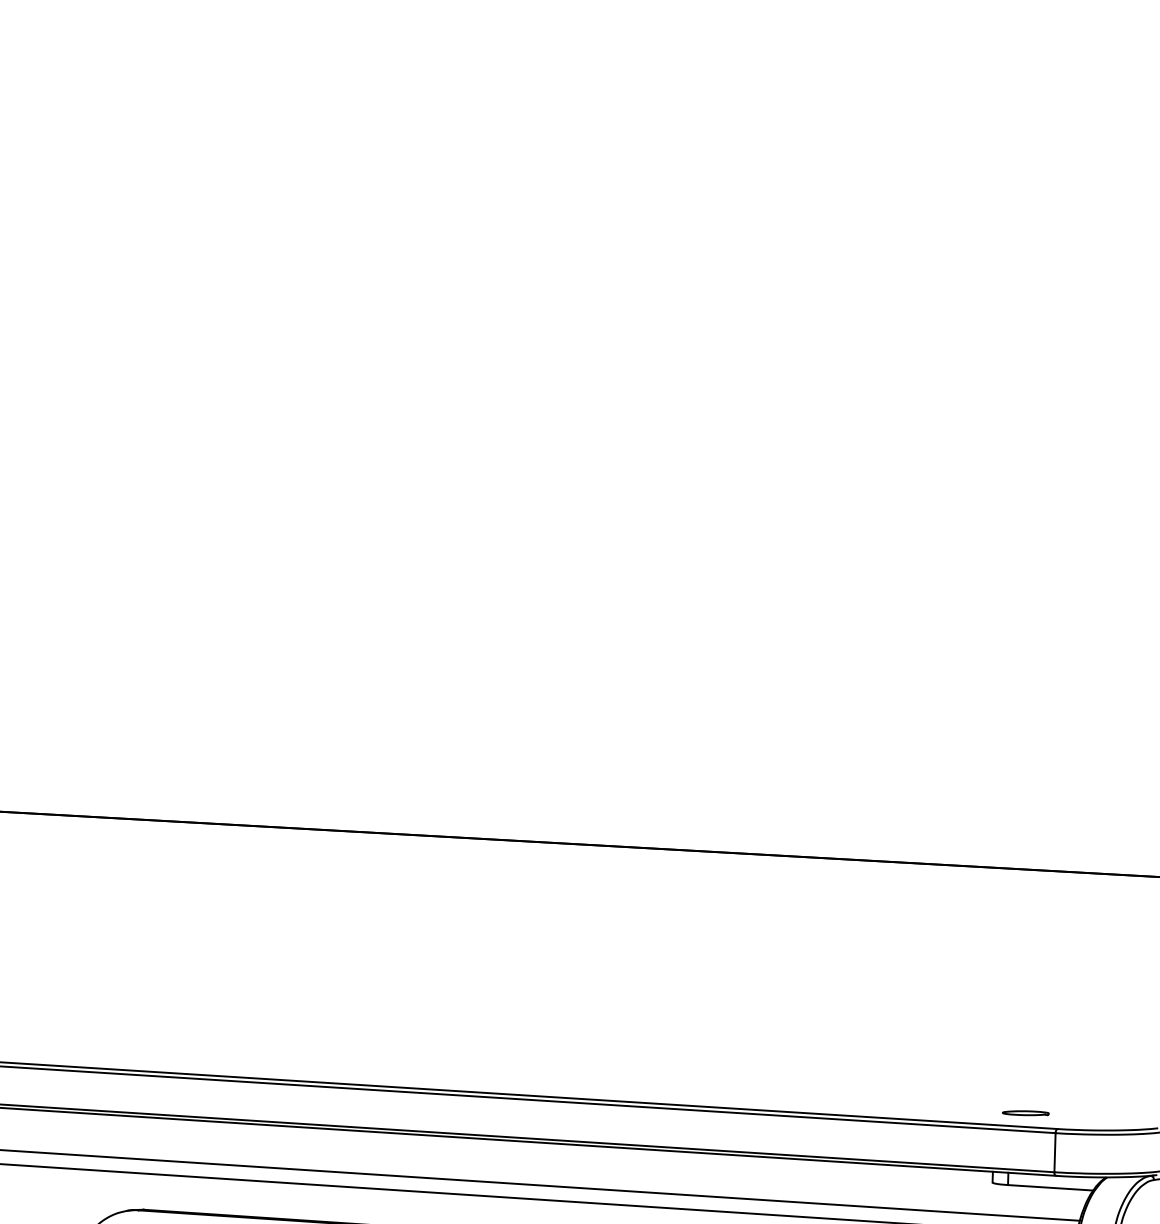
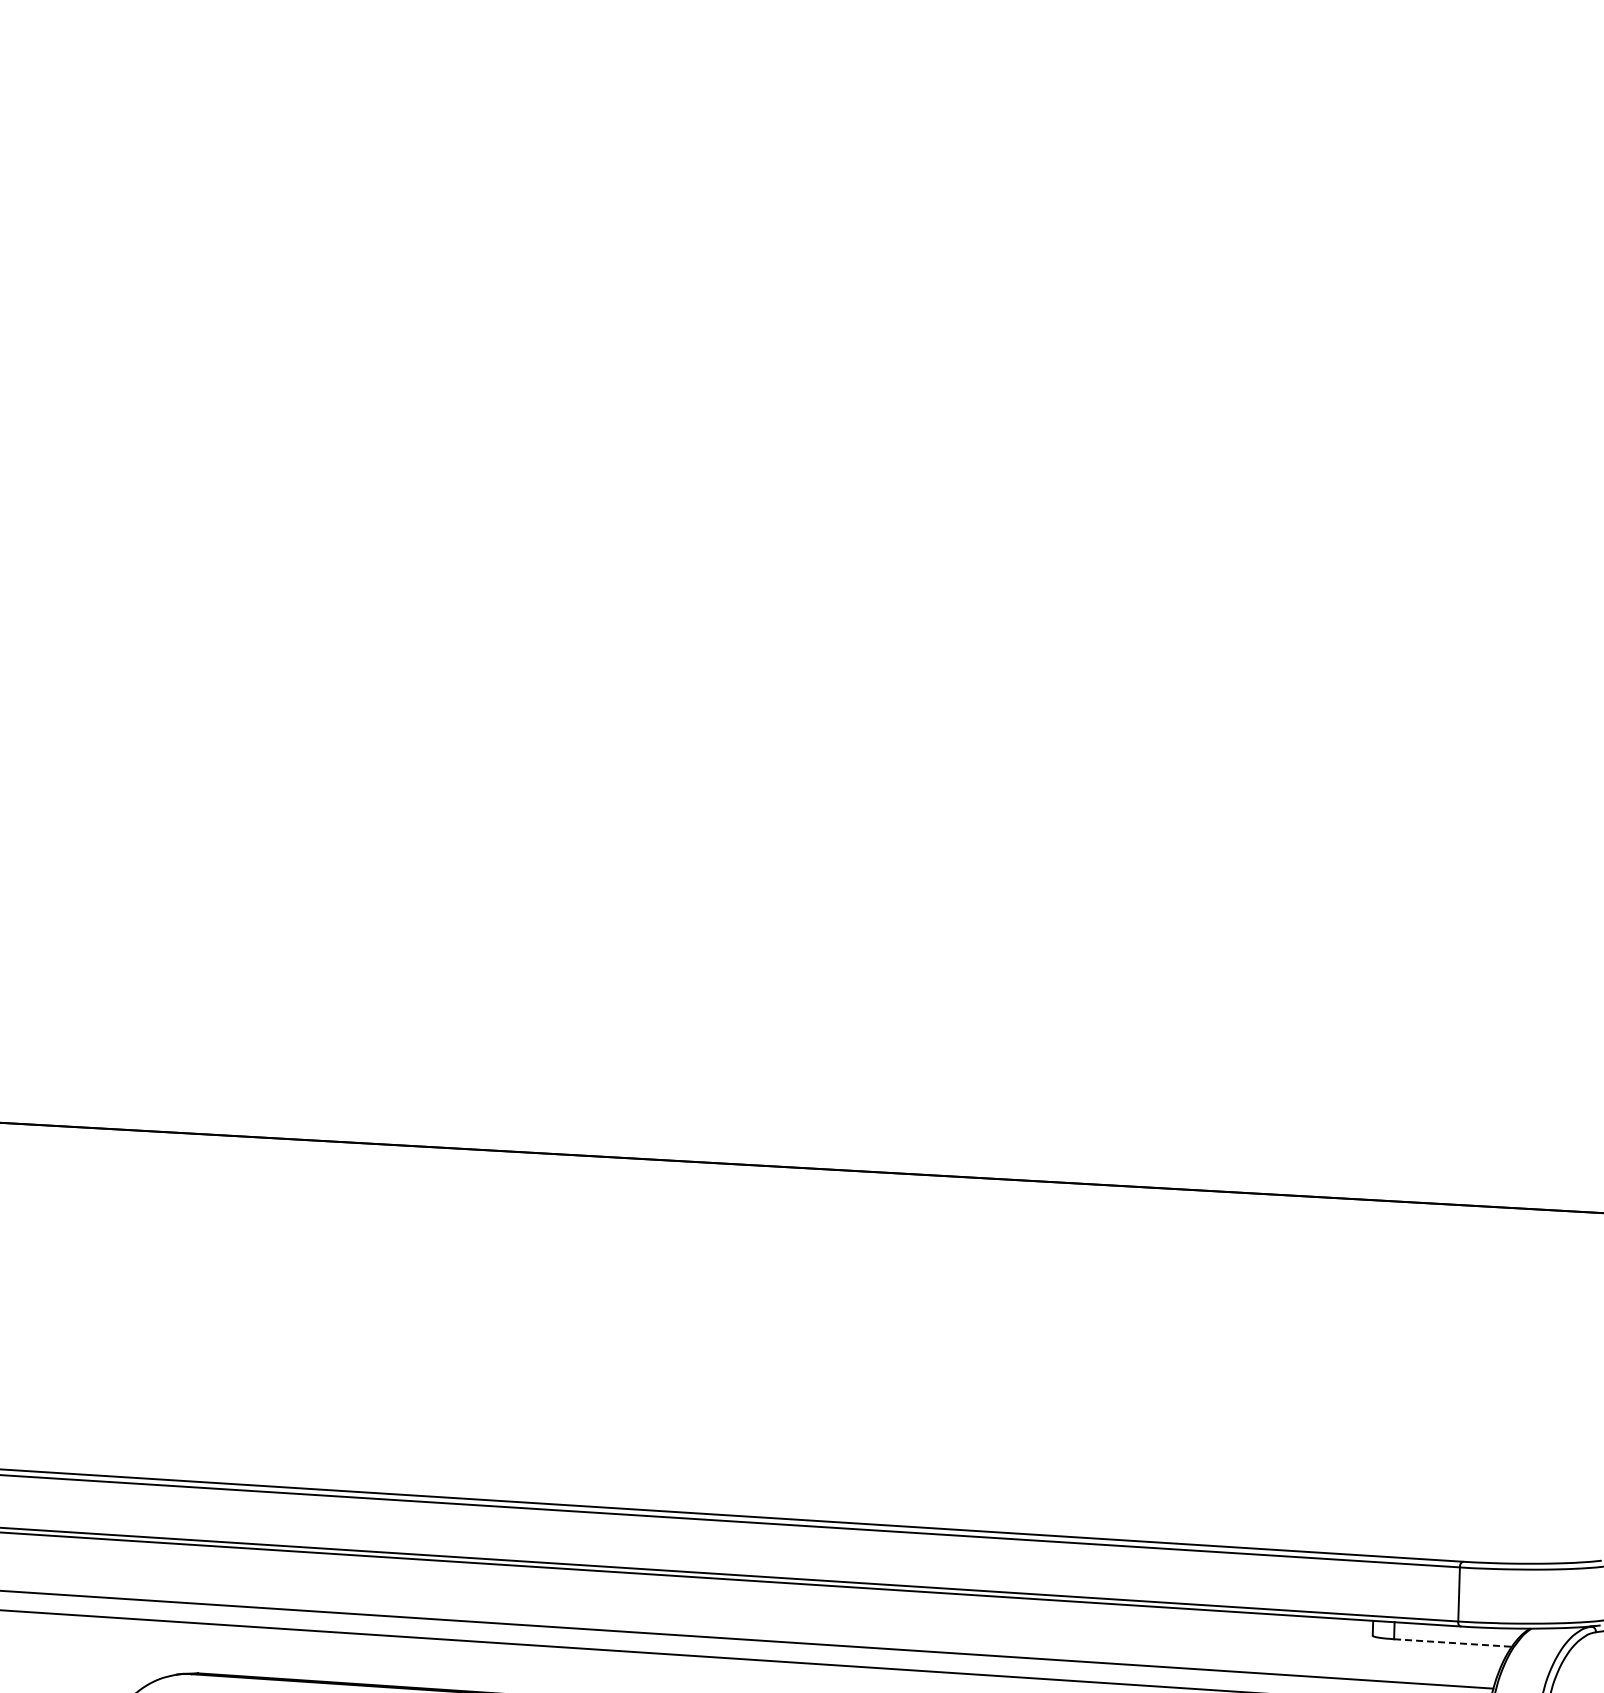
part: (1025, 1112) -> (1418, 1539), removed
line: (1050, 1188) -> (1452, 1643), solid -> dashed

